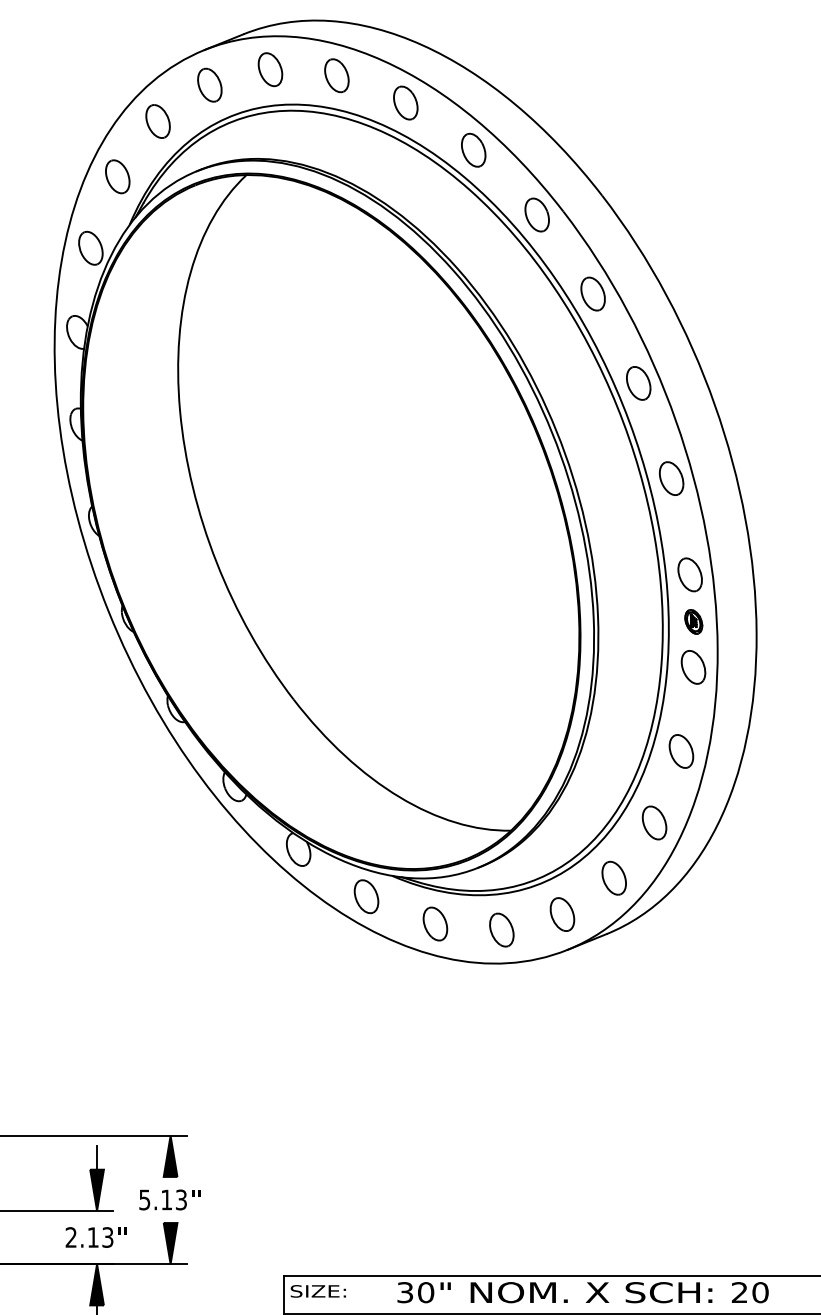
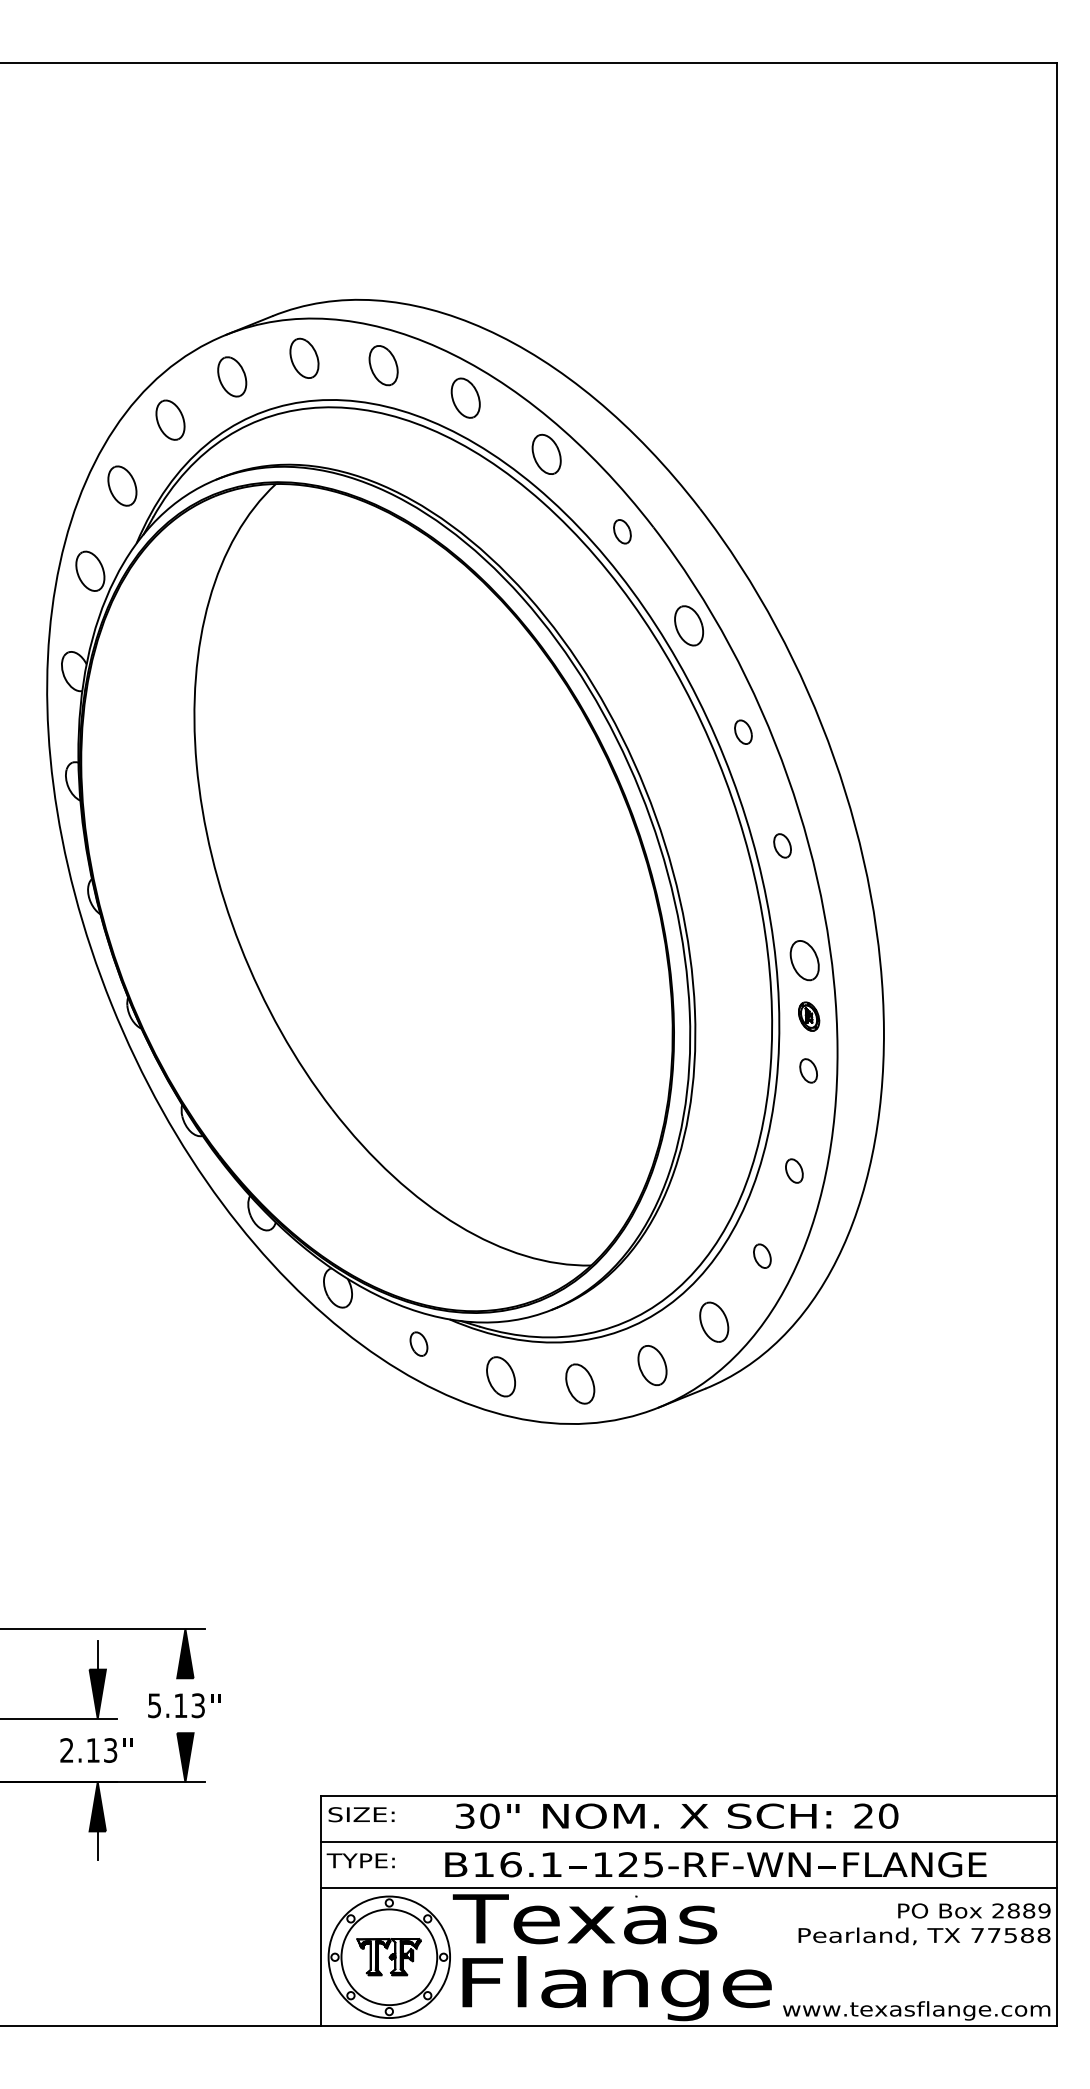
part: (537, 214) -> (622, 531), size x0.6
part: (638, 382) -> (743, 731), size x0.6
part: (671, 478) -> (782, 845), size x0.6
part: (693, 667) -> (808, 1070), size x0.6
part: (681, 750) -> (794, 1170), size x0.6
part: (654, 822) -> (762, 1255), size x0.6
part: (366, 896) -> (418, 1343), size x0.6

